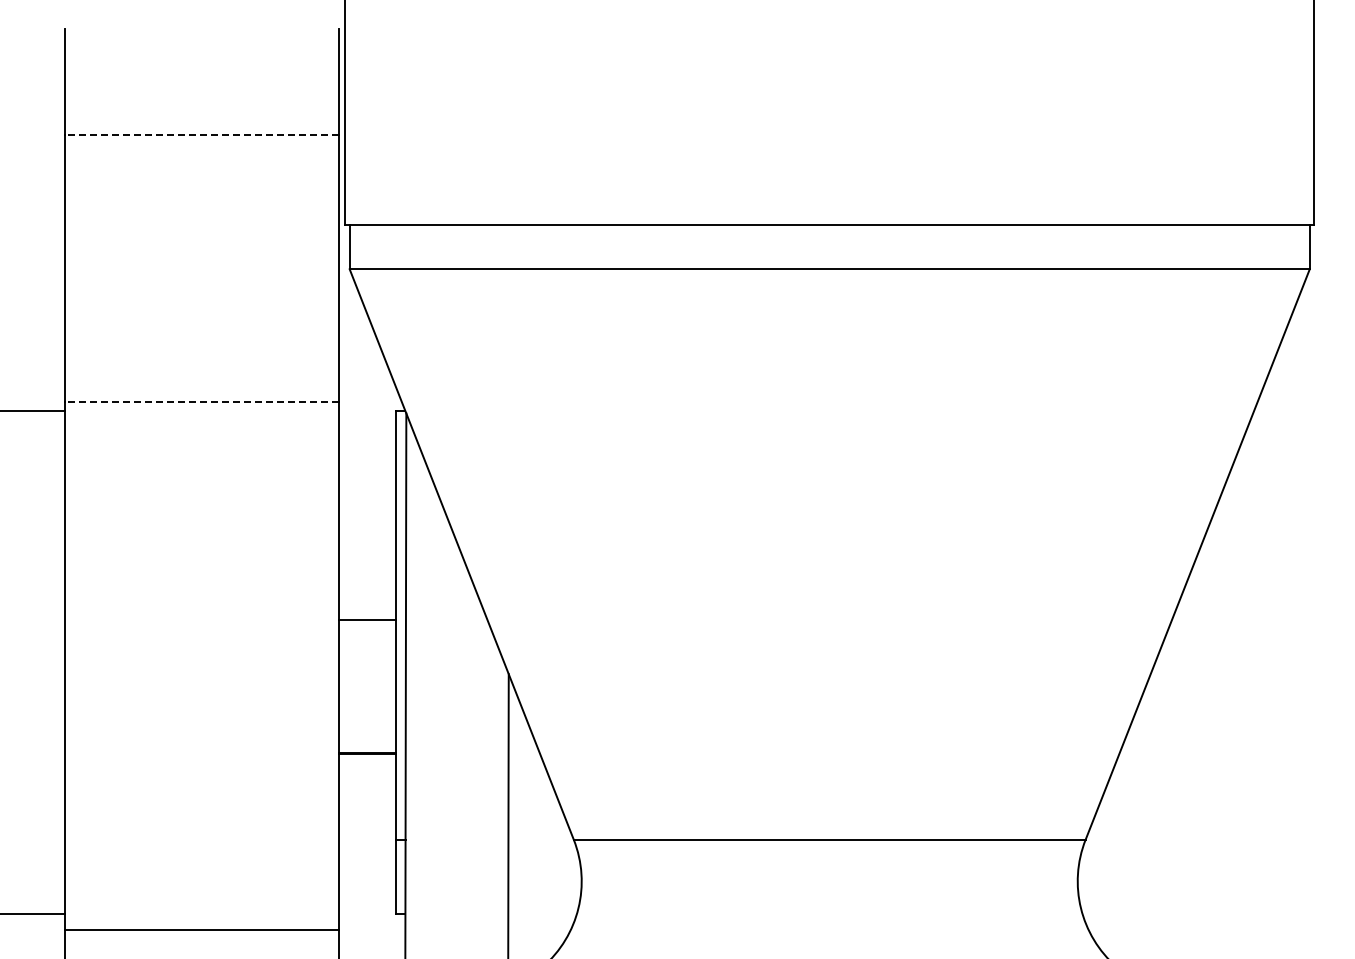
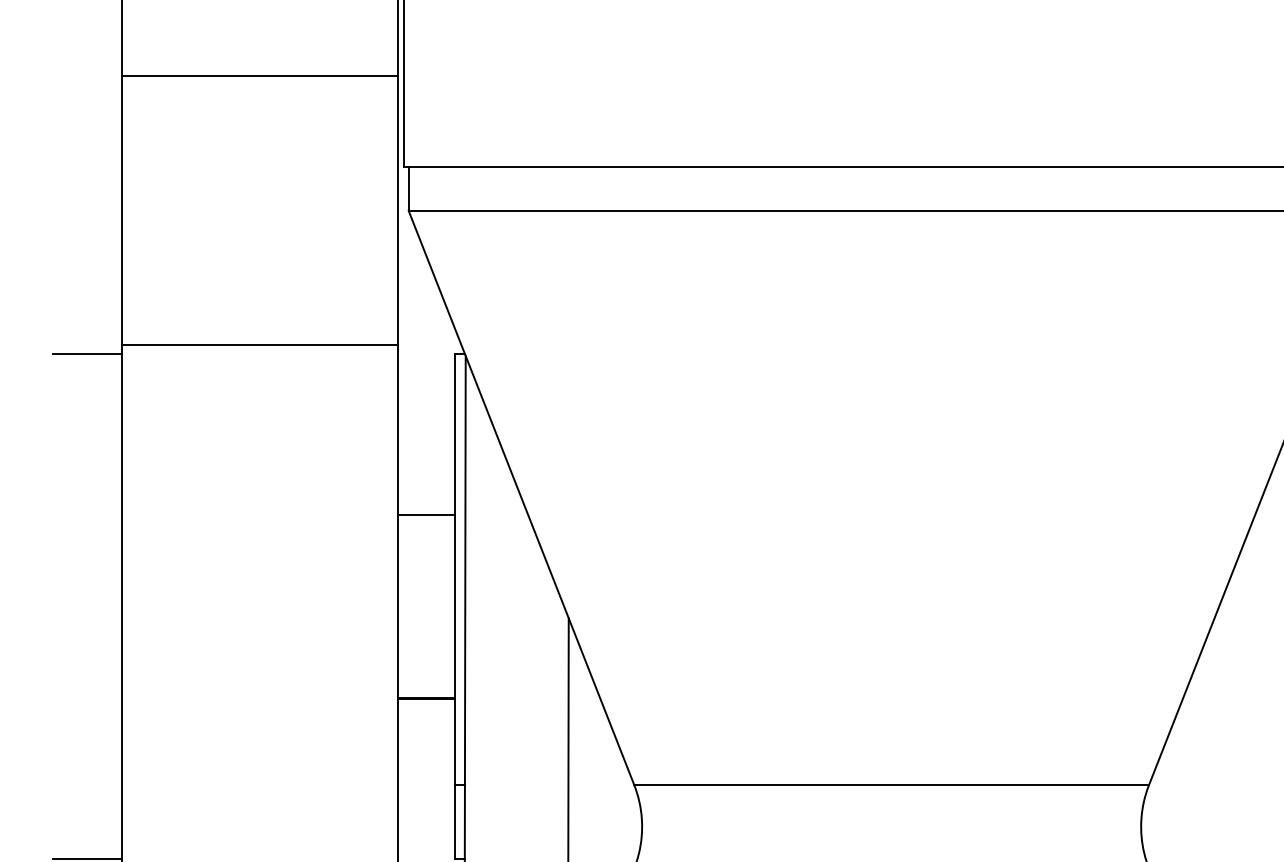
line: (201, 134) -> (259, 75), dashed -> solid
line: (201, 402) -> (259, 344), dashed -> solid
line: (367, 620) -> (426, 515), moved

